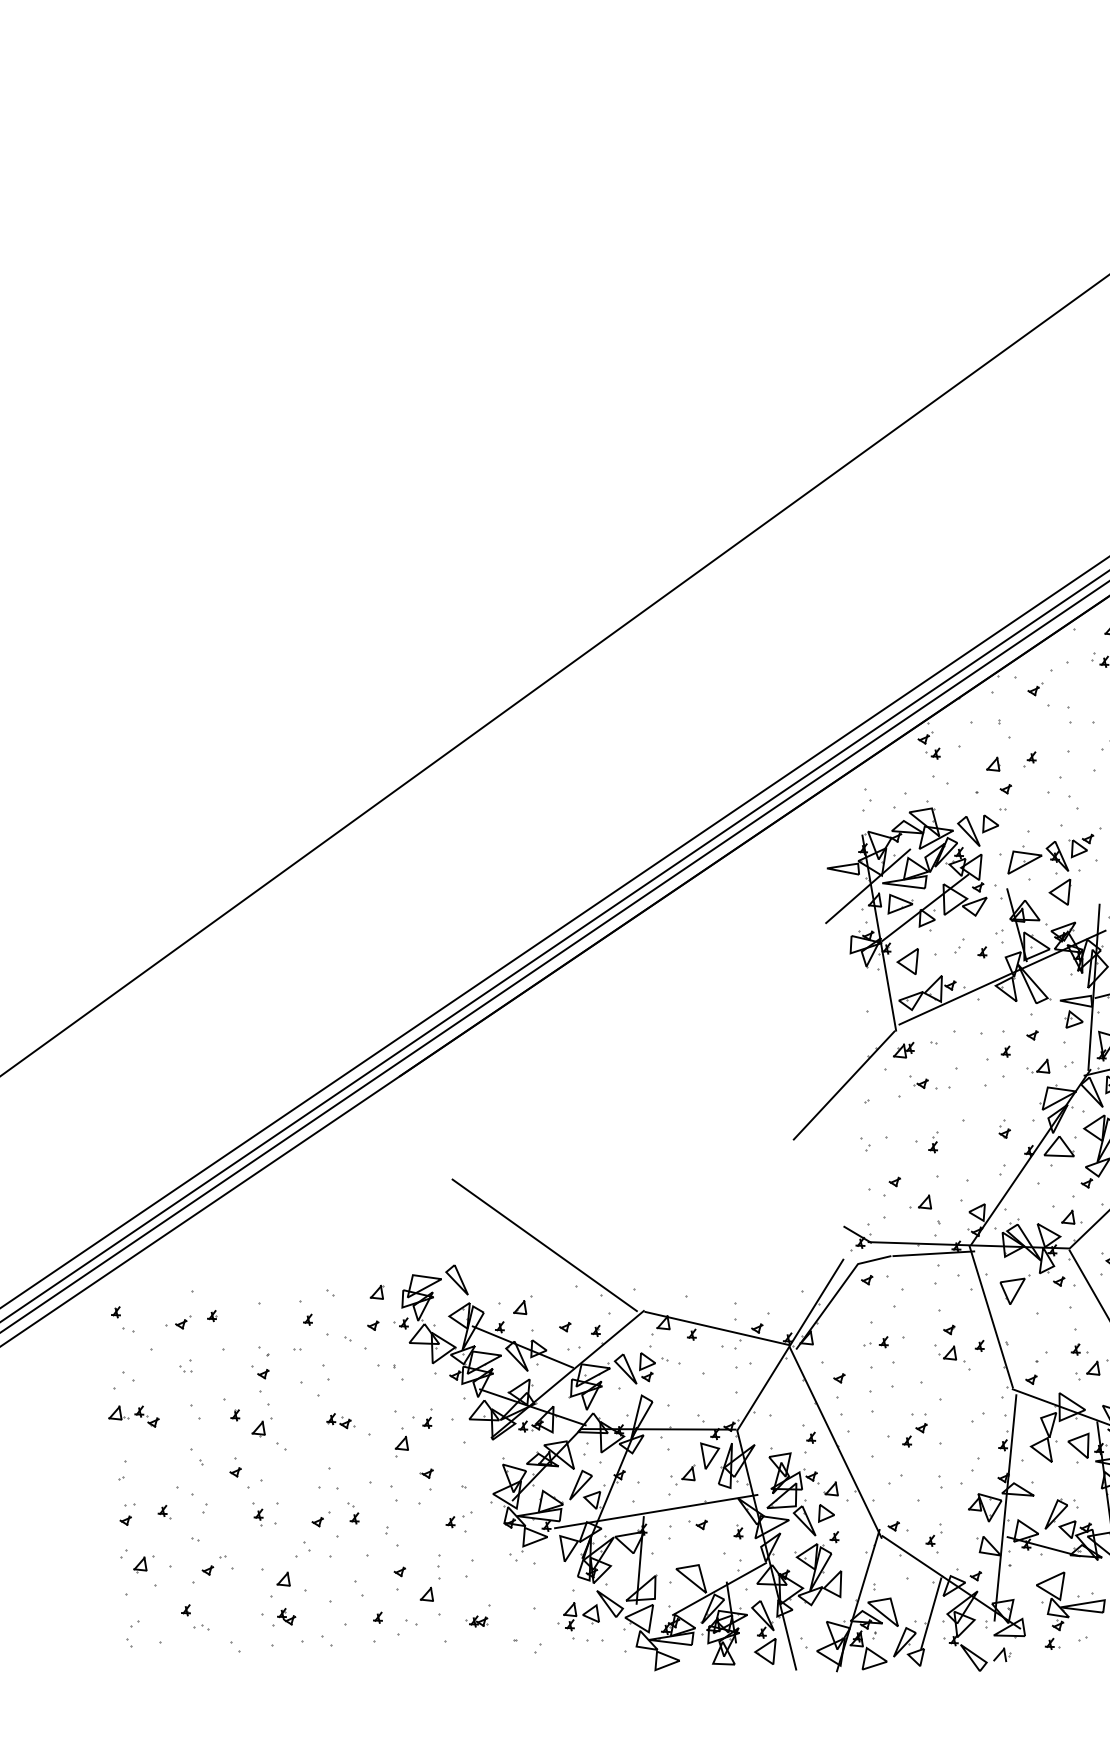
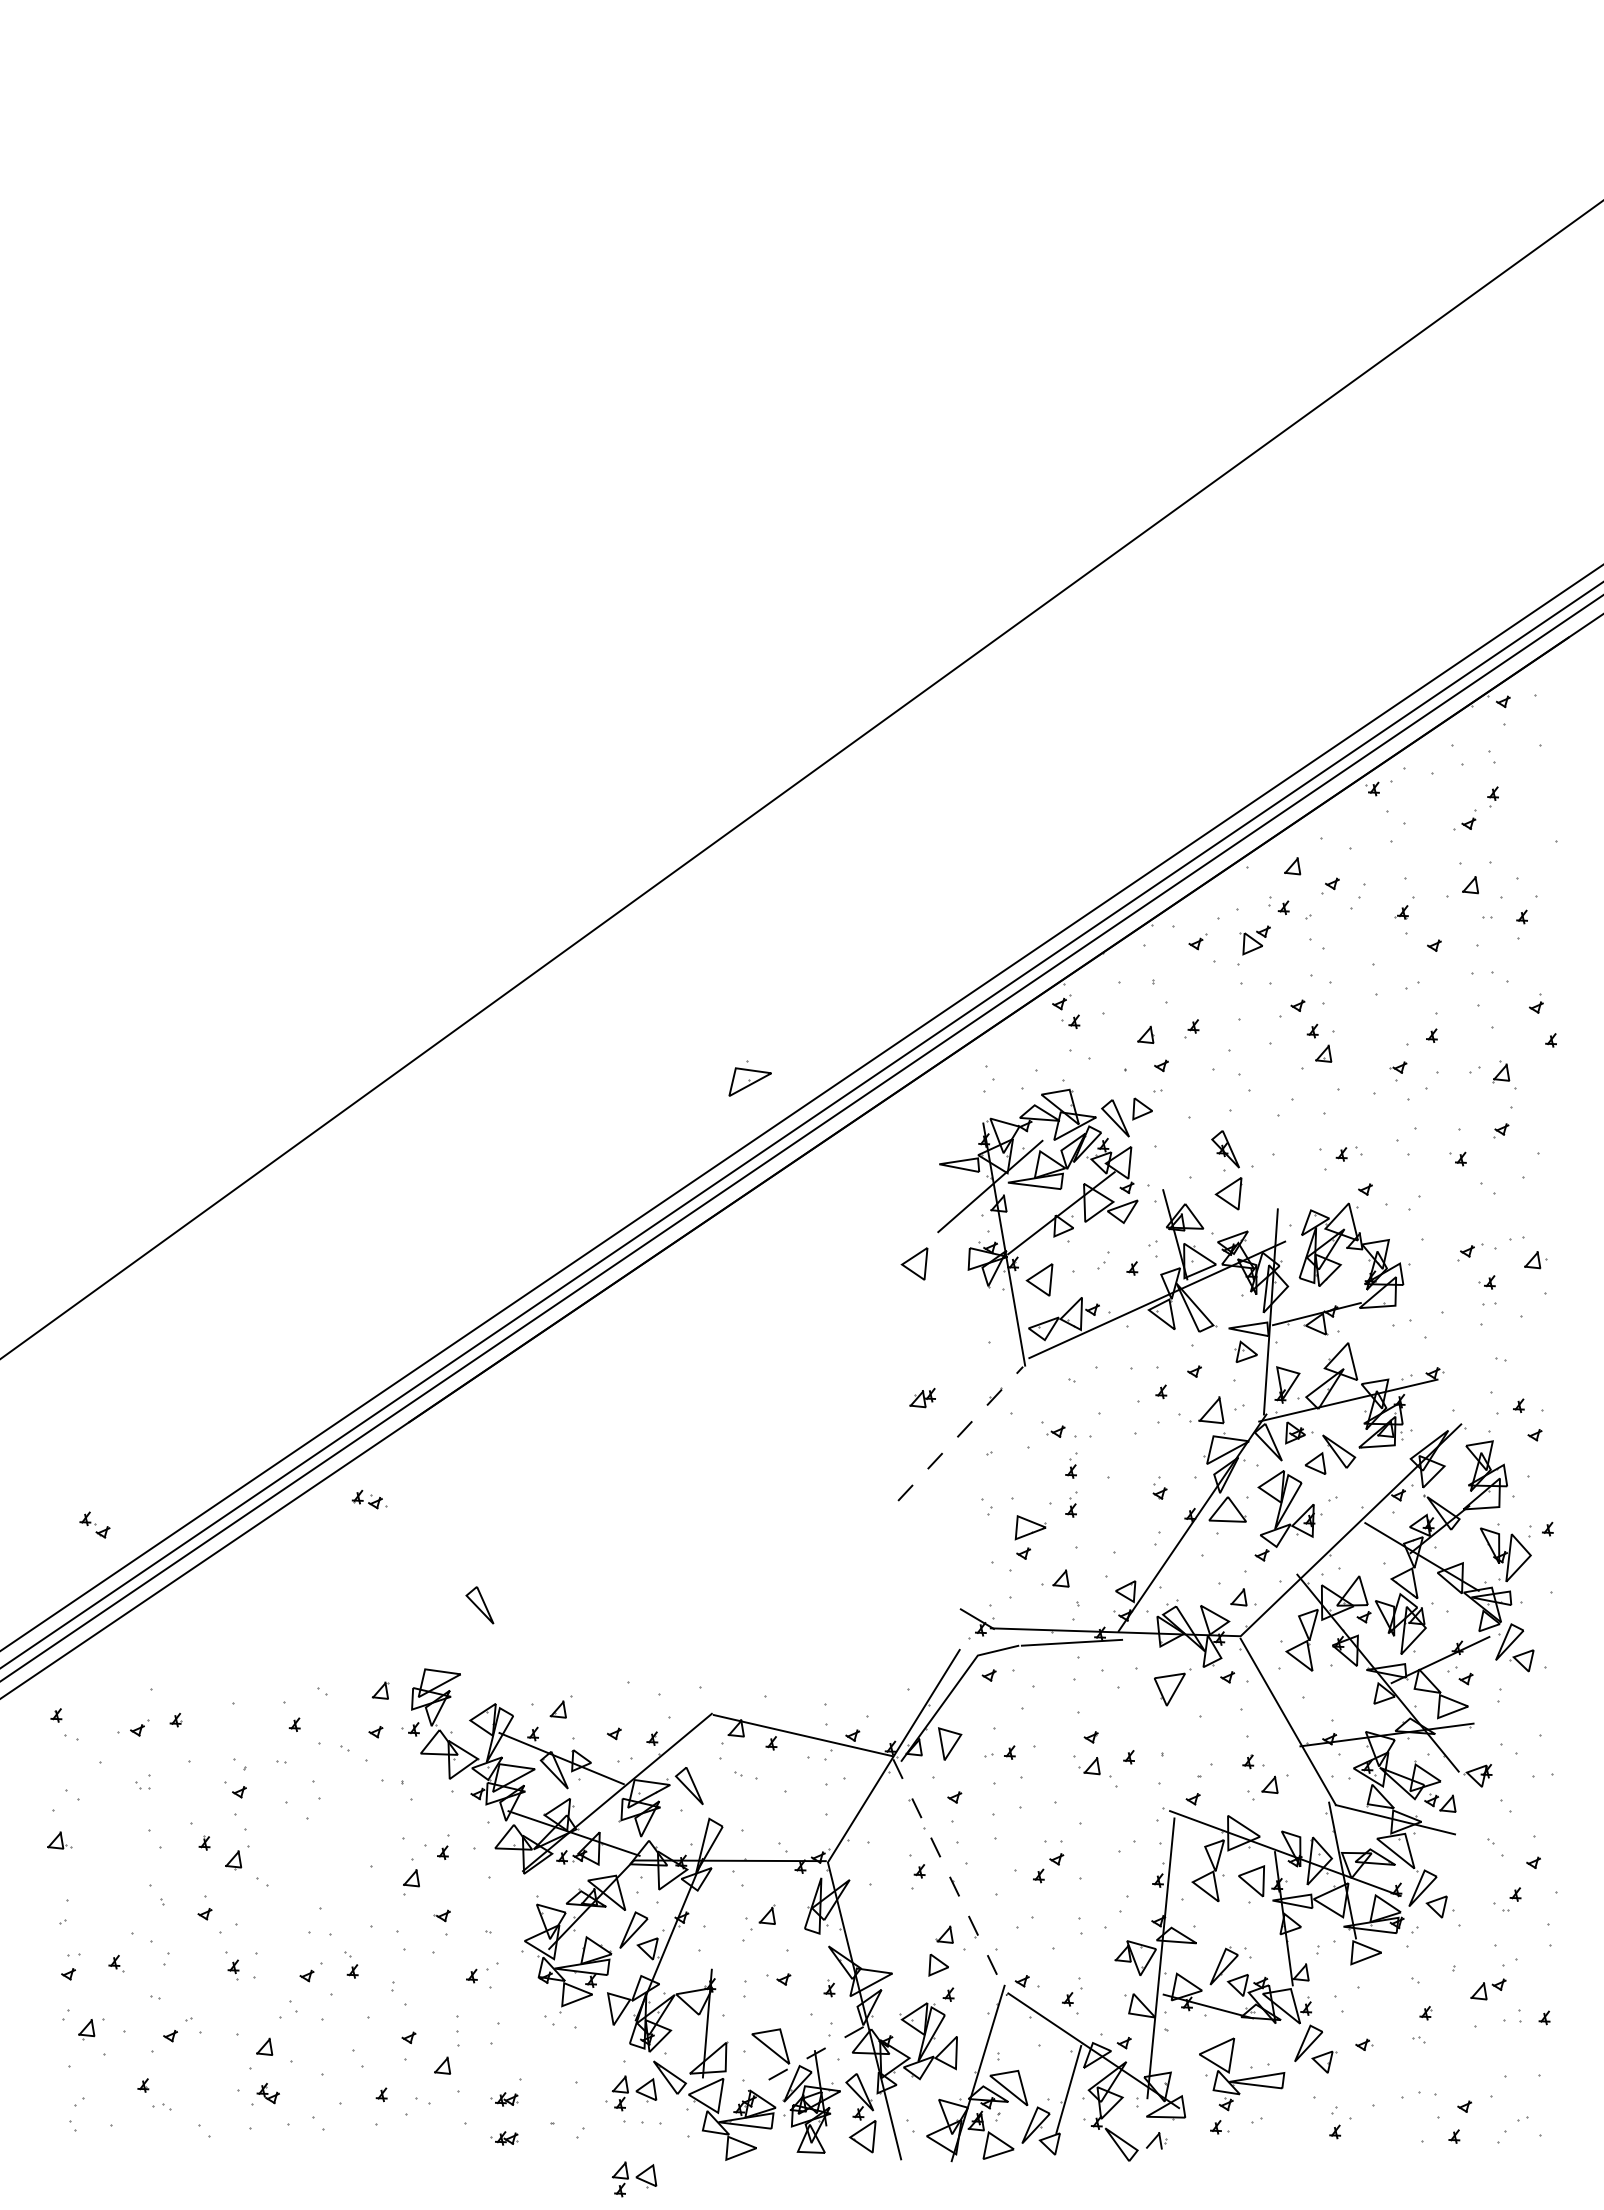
part: (1080, 846) -> (1254, 940), moved
part: (1024, 859) -> (749, 1078), moved
part: (900, 904) -> (1030, 1527), moved
part: (807, 948) -> (914, 1263), added
part: (903, 1050) -> (922, 1398), moved
part: (1038, 1065) -> (1201, 1409), size x1.6
line: (844, 1085) -> (960, 1433), solid -> dashed
part: (933, 1111) -> (1071, 1465), added
line: (544, 1244) -> (588, 1631), removed
part: (456, 1280) -> (479, 1605), moved
line: (991, 1316) -> (1143, 1720), removed
part: (647, 1367) -> (716, 1783), removed
part: (146, 1416) -> (94, 1524), moved
part: (340, 1421) -> (369, 1499), moved
line: (836, 1442) -> (950, 1877), solid -> dashed
part: (710, 1455) -> (950, 1743), moved
part: (792, 1494) -> (896, 1941), removed
line: (655, 1511) -> (726, 1962), removed
line: (719, 1589) -> (805, 2059), solid -> dashed
part: (476, 1652) -> (504, 2138), added
part: (581, 1685) -> (634, 2179), added

